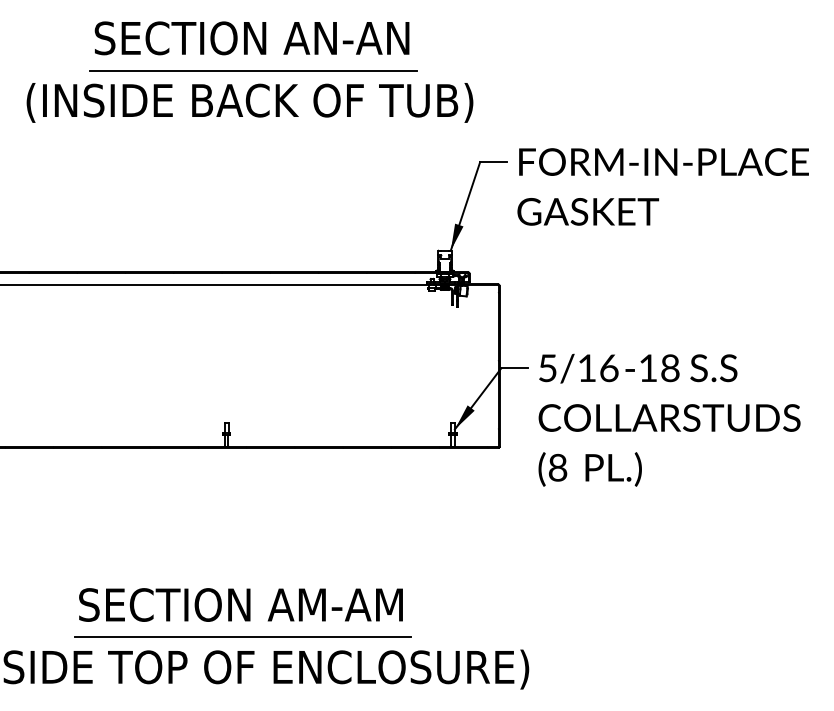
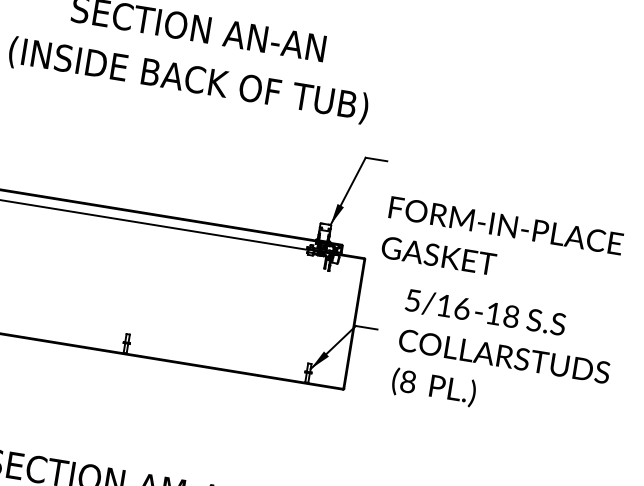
line: (253, 70) -> (195, 54), removed
text: (662, 186) -> (501, 245), moved
text: (669, 419) -> (504, 357), moved

